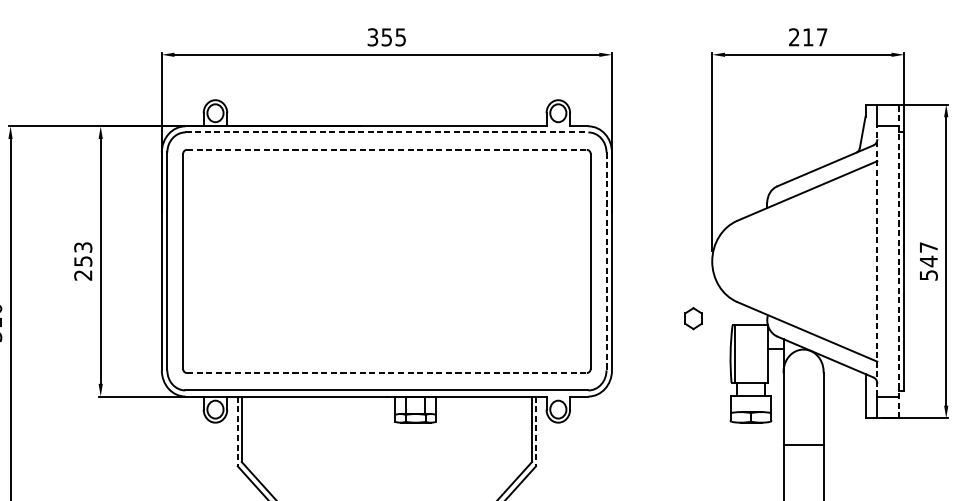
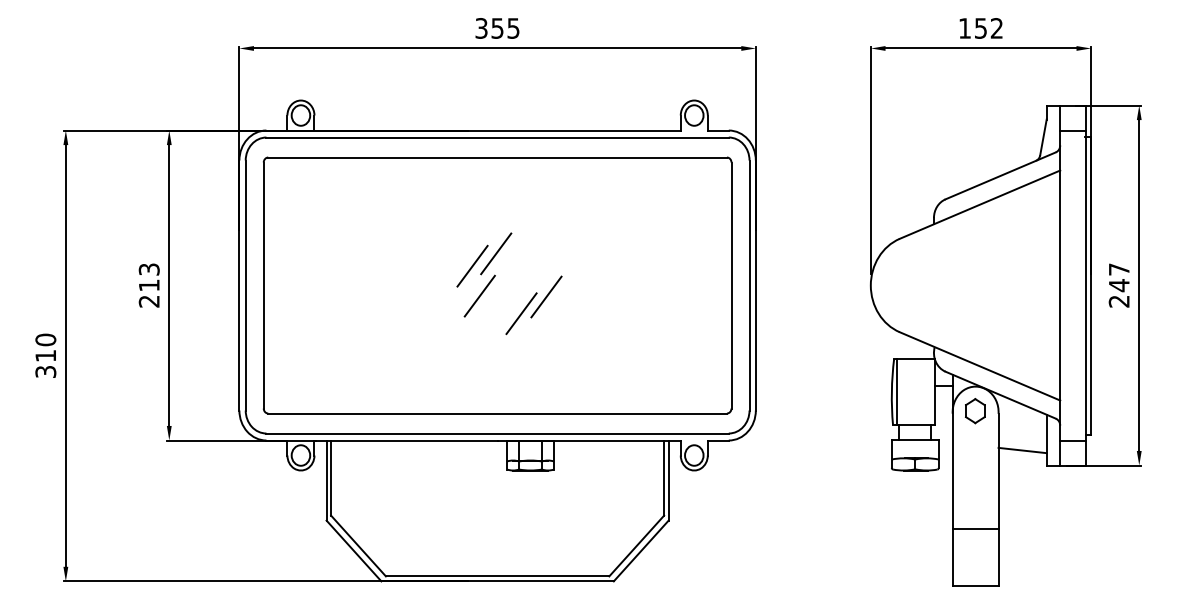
text: (807, 37) -> (980, 28), 217 -> 152
line: (387, 132) -> (498, 137), dashed -> solid
line: (387, 149) -> (498, 157), dashed -> solid
line: (385, 233) -> (496, 253), added
line: (365, 243) -> (472, 265), added
text: (83, 261) -> (149, 285), 253 -> 213
line: (606, 261) -> (749, 285), dashed -> solid
line: (877, 261) -> (1060, 285), dashed -> solid
line: (899, 261) -> (1085, 285), dashed -> solid
line: (371, 270) -> (479, 295), added
line: (429, 271) -> (546, 296), added
text: (928, 275) -> (1118, 301), 547 -> 247
line: (407, 285) -> (521, 313), added
part: (693, 318) -> (975, 411), moved
line: (387, 373) -> (498, 413), dashed -> solid
line: (844, 405) -> (1022, 450), added
line: (237, 432) -> (326, 481), dashed -> solid
line: (535, 432) -> (668, 481), dashed -> solid
line: (803, 445) -> (975, 529), moved

